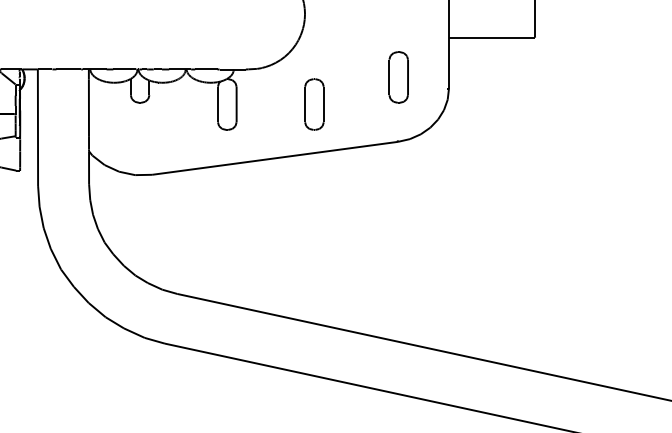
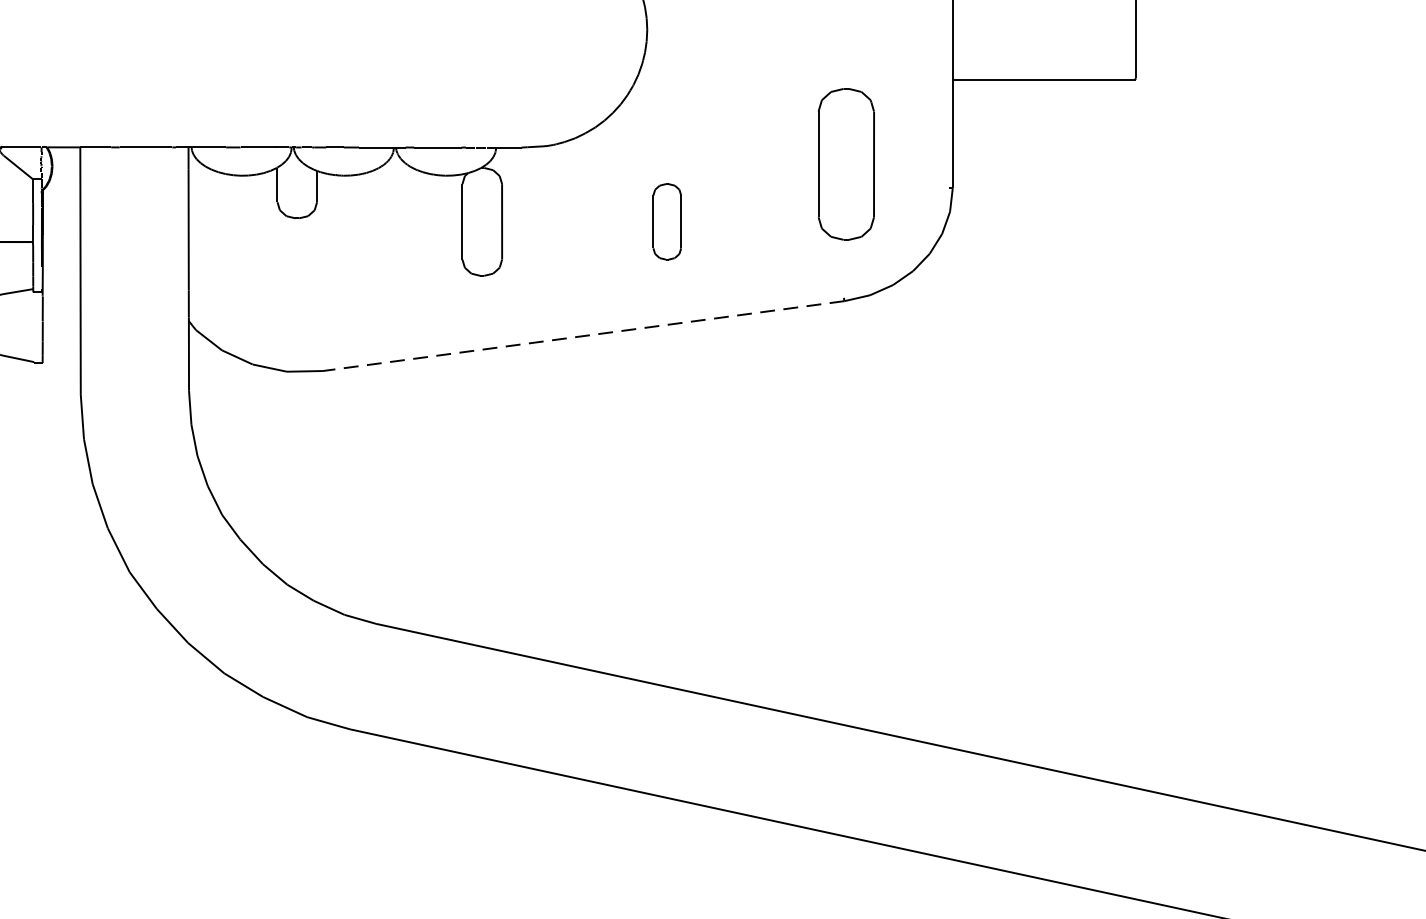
part: (398, 77) -> (845, 164), size x1.4
part: (314, 104) -> (667, 221), size x0.7
line: (275, 158) -> (584, 336), solid -> dashed

